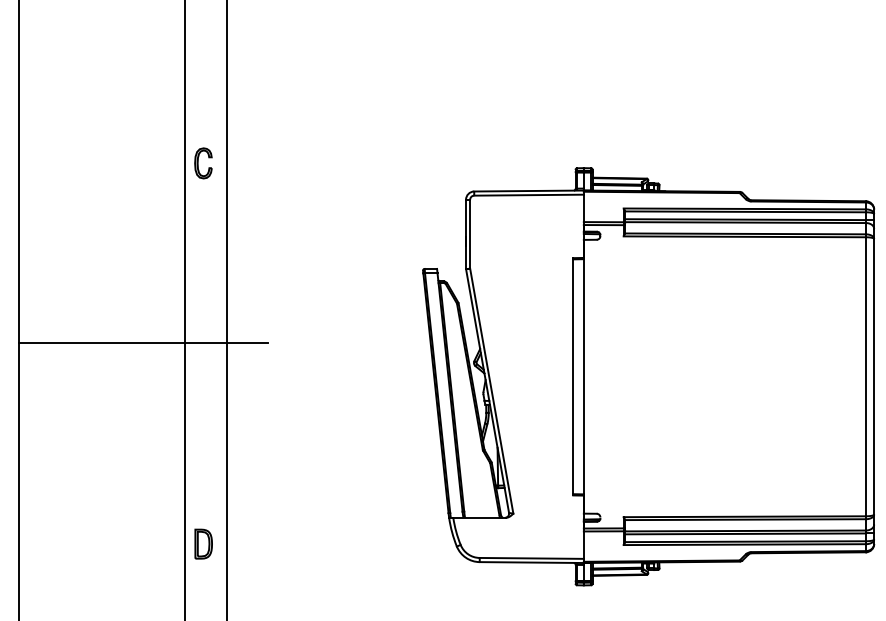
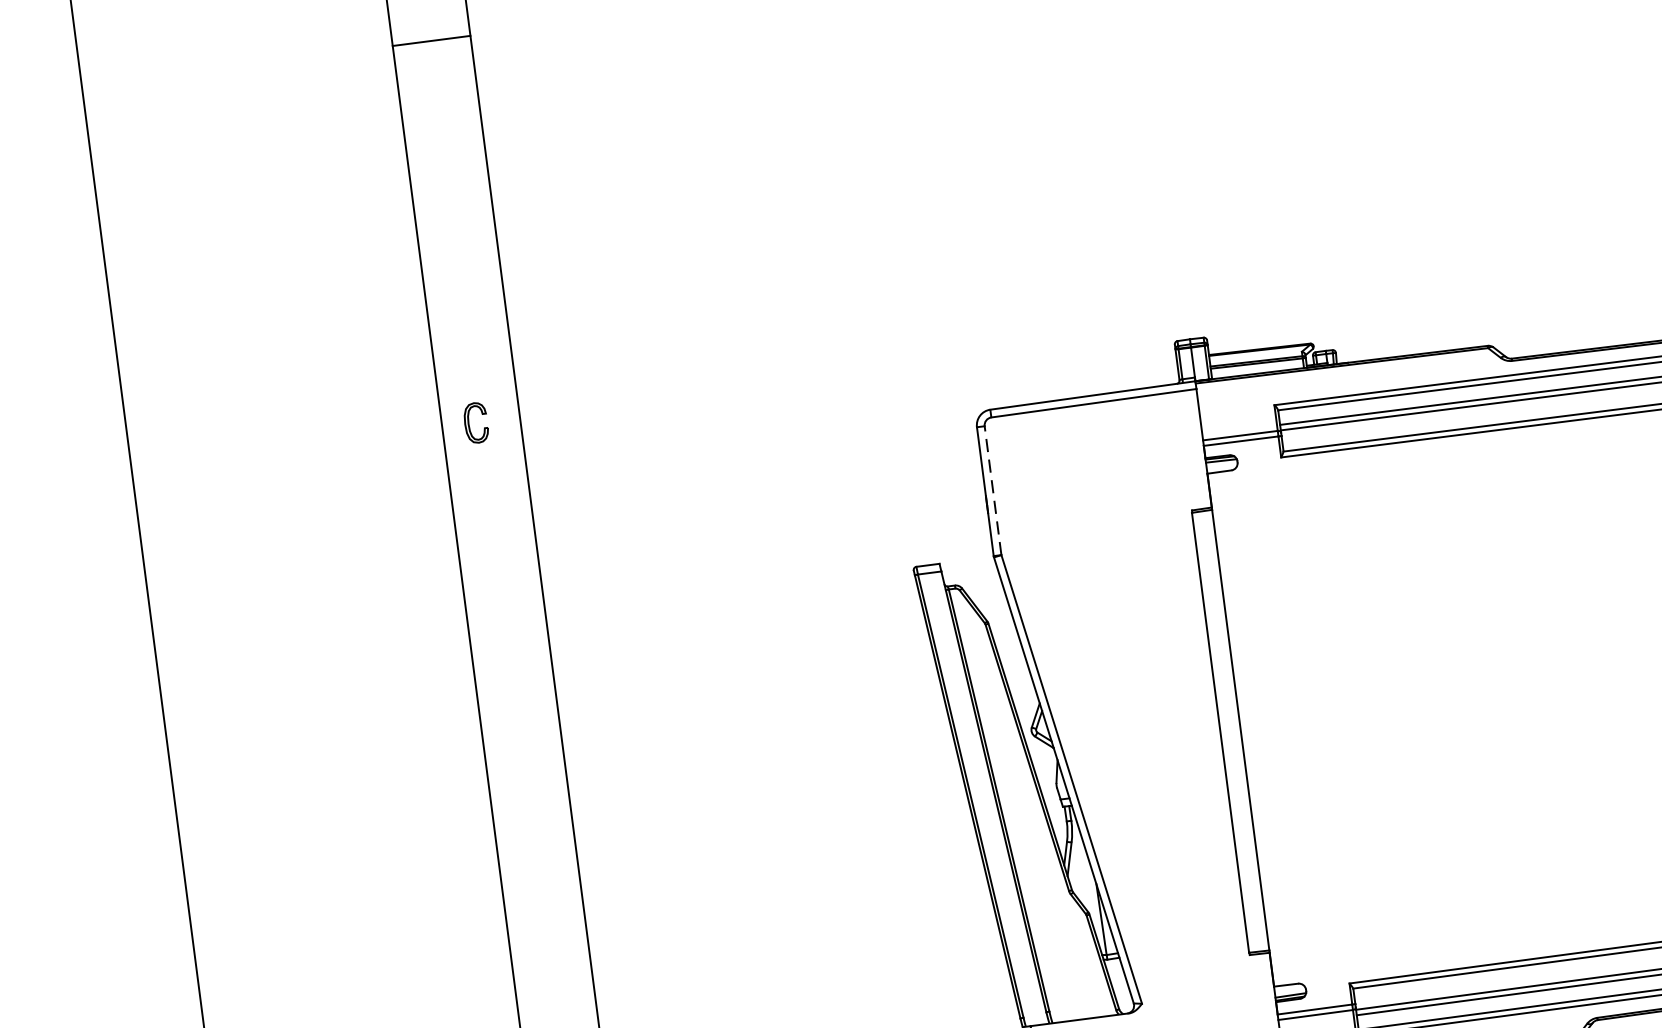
part: (203, 163) -> (476, 423), size x0.7
line: (470, 233) -> (993, 489), solid -> dashed
line: (143, 342) -> (407, 773), removed

